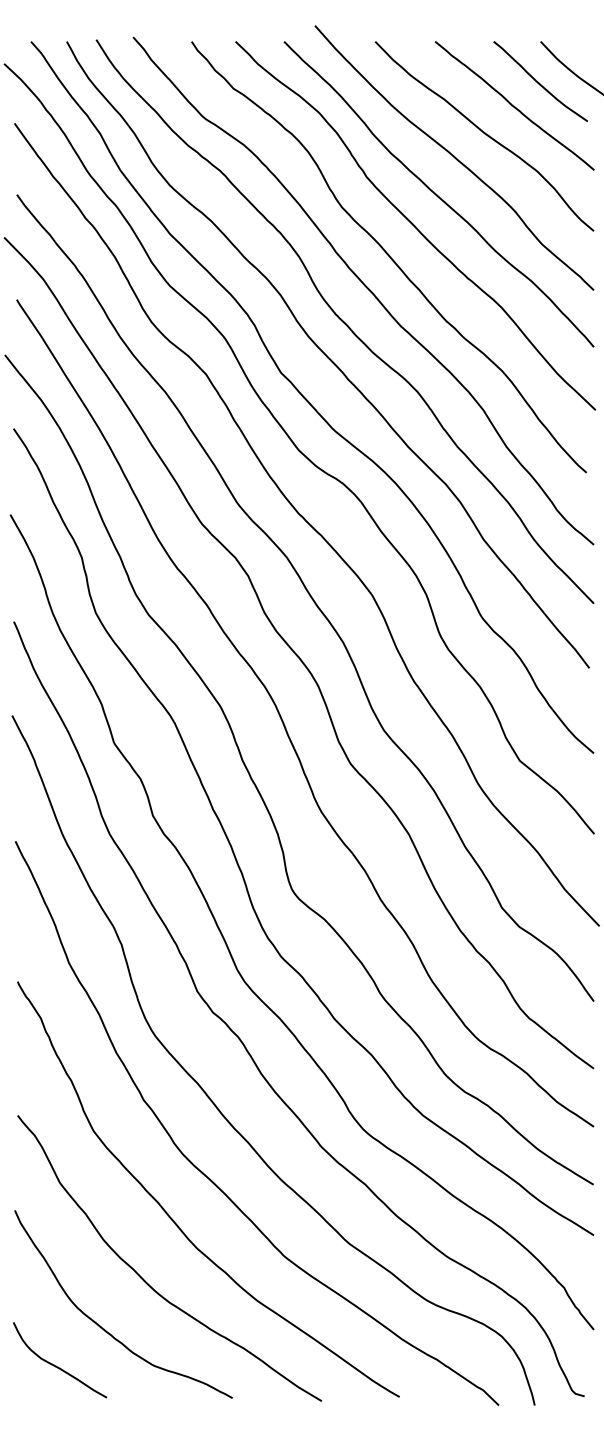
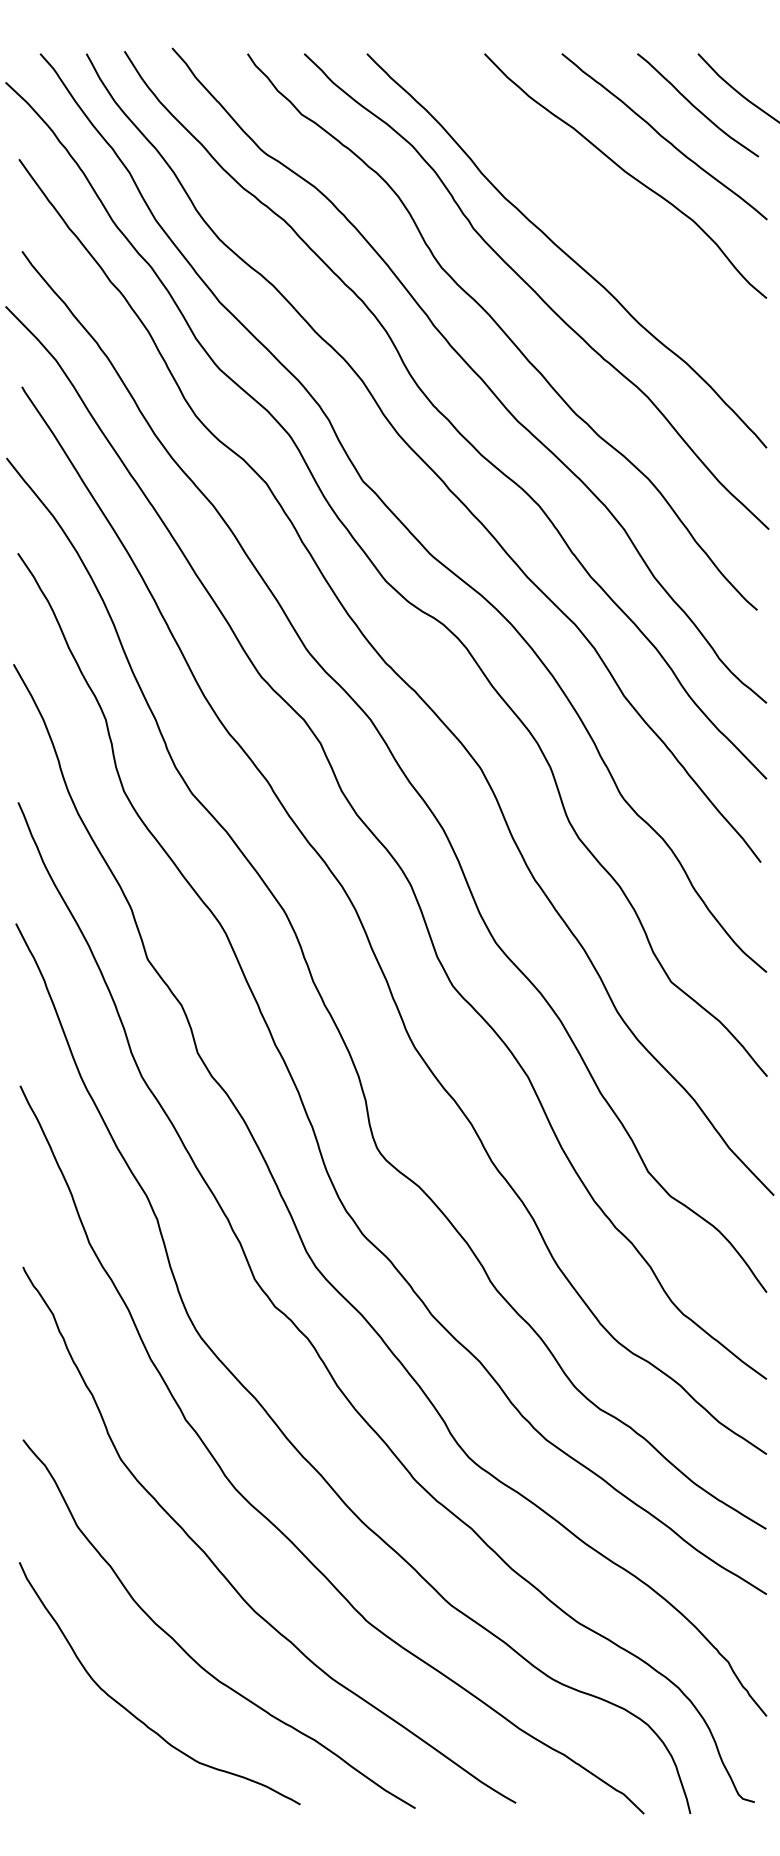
curve: (454, 157) -> (586, 203), removed
curve: (58, 1366) -> (75, 1763), removed

